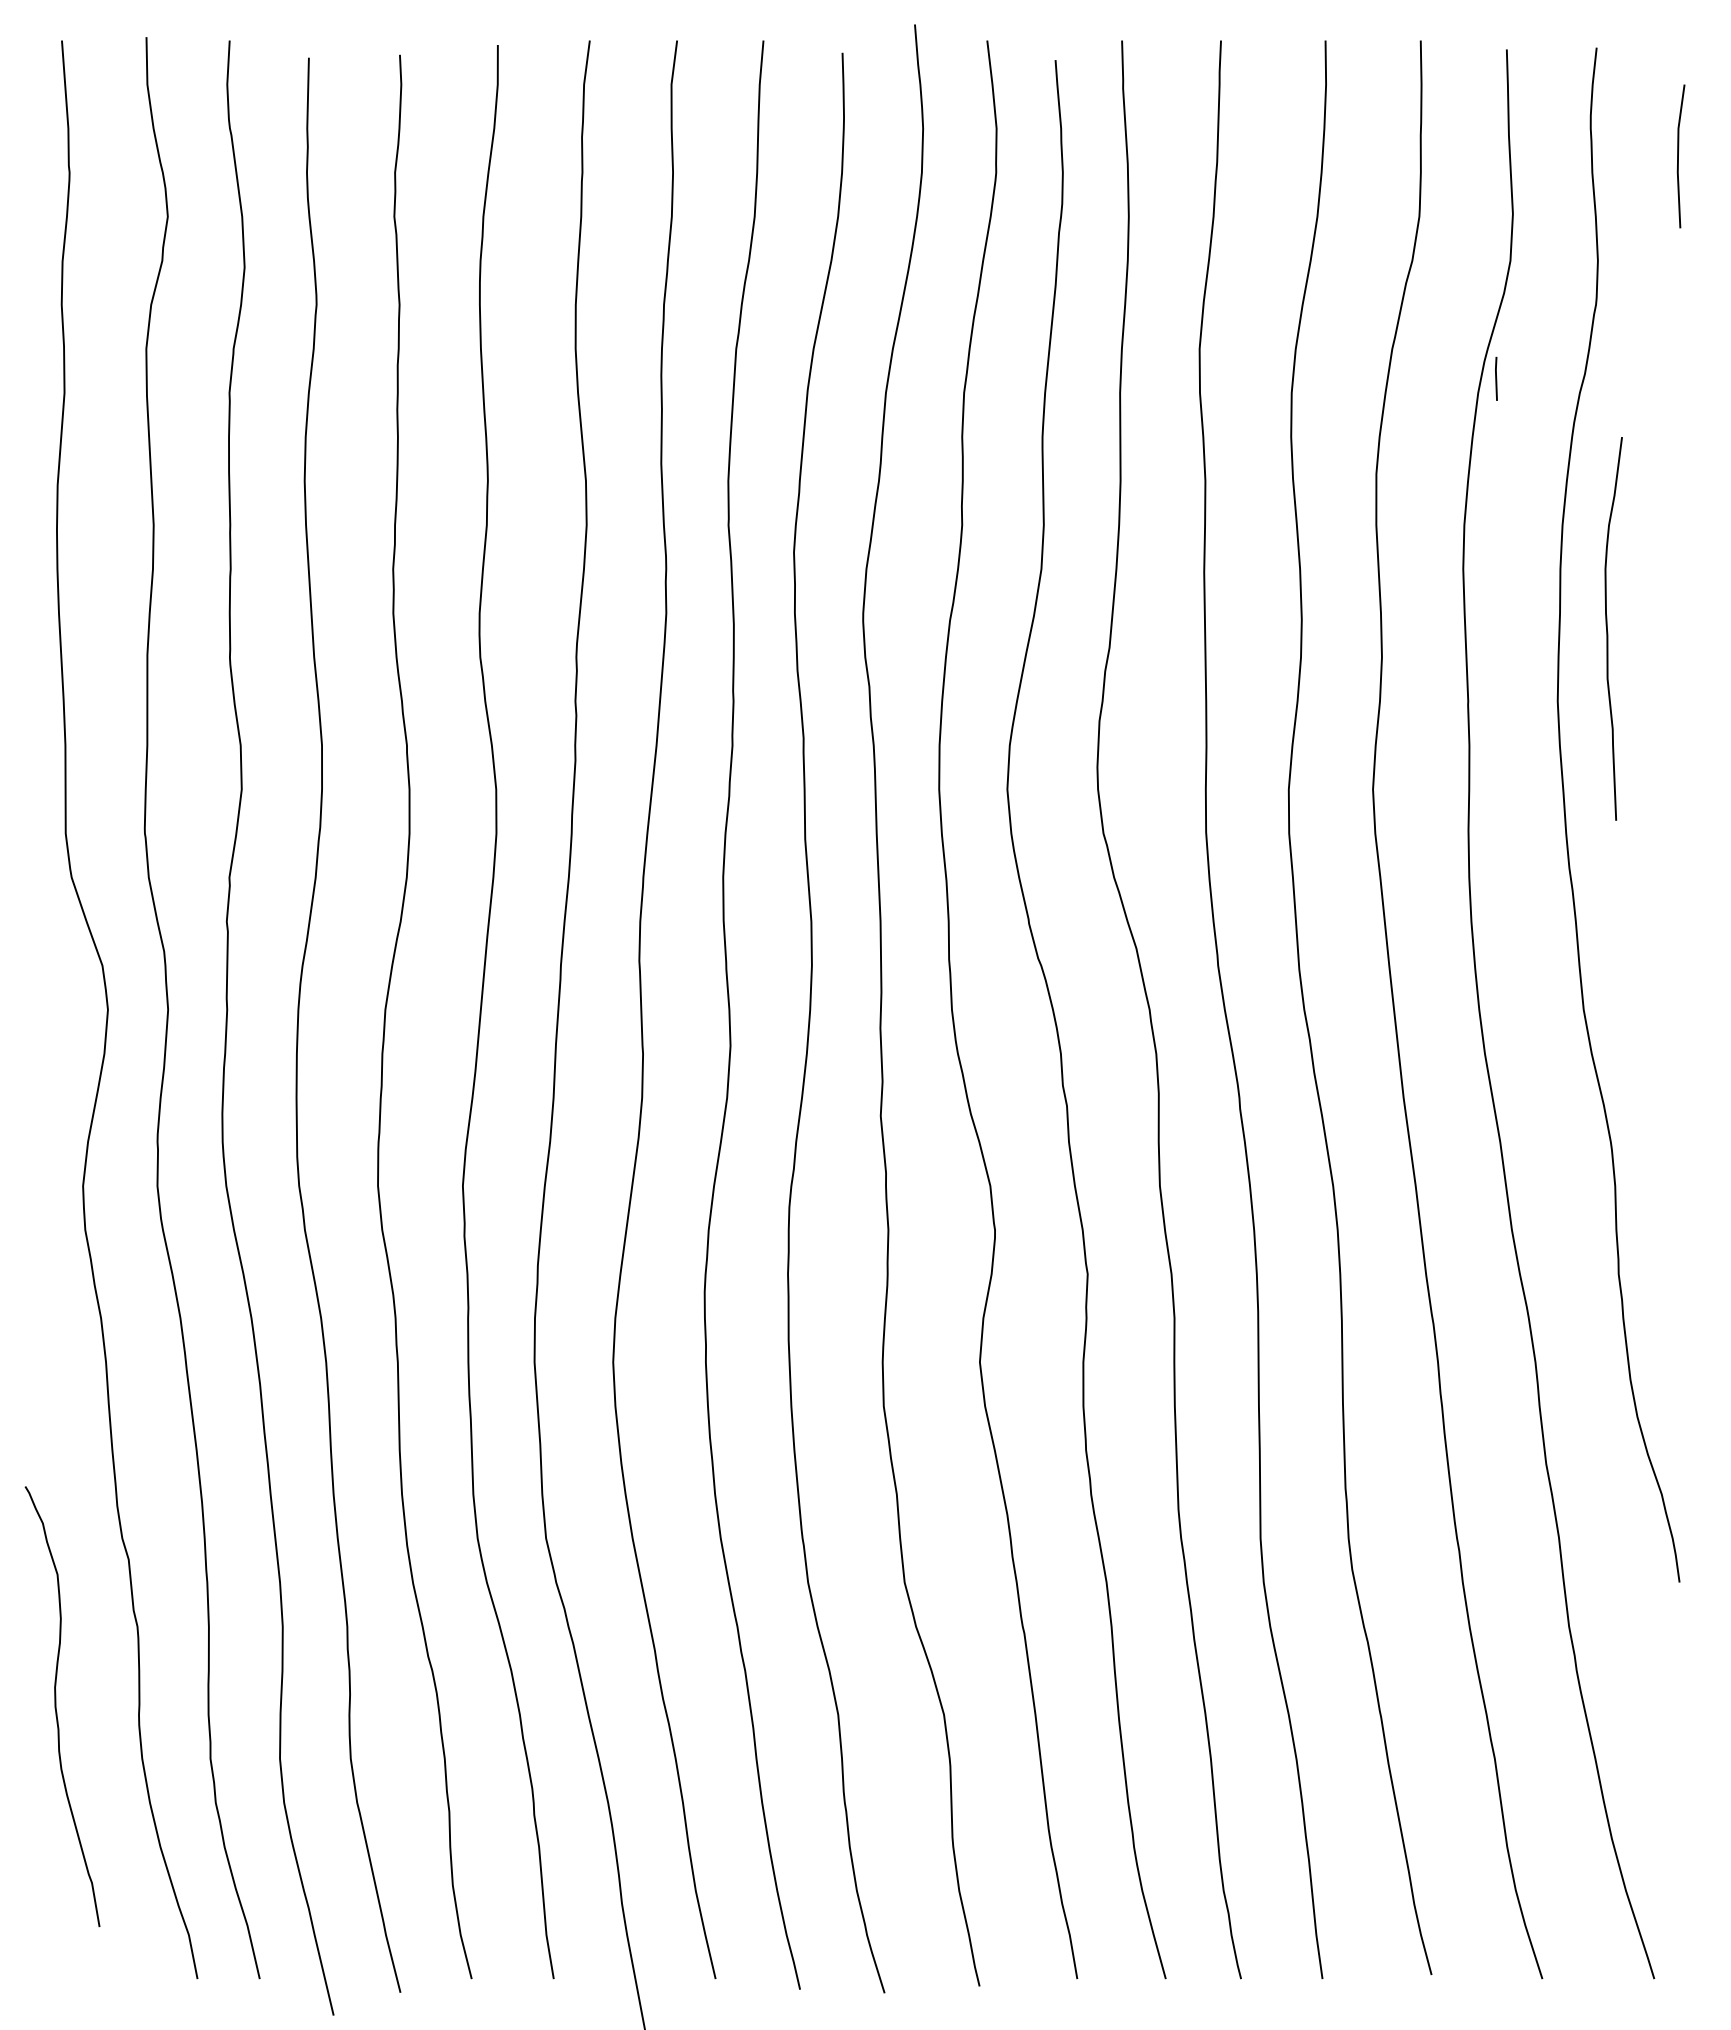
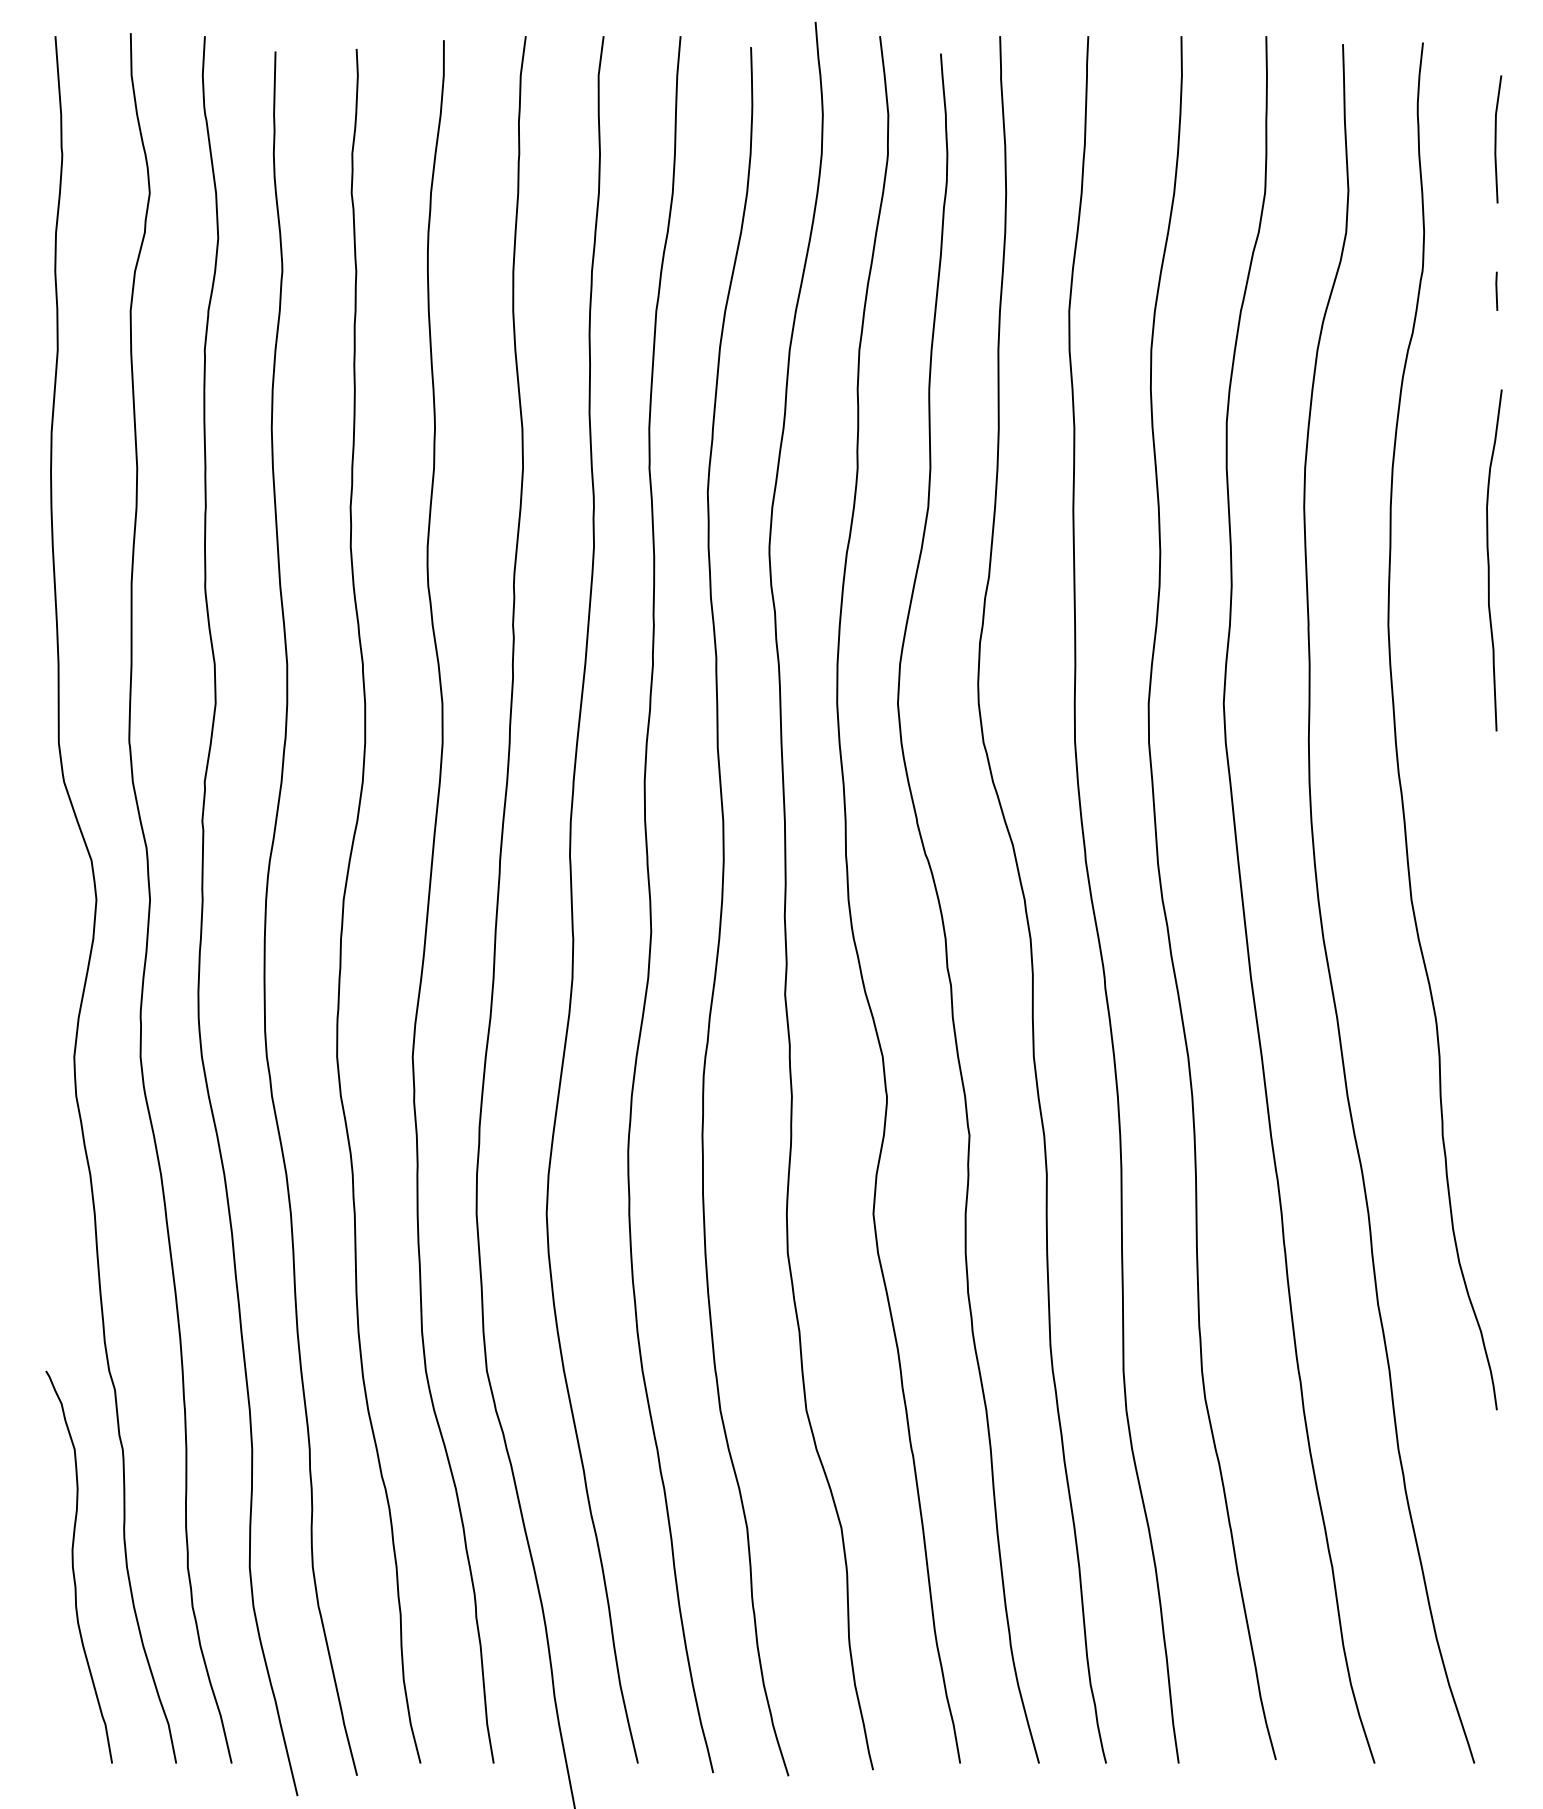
line: (1496, 378) -> (1496, 290), moved
curve: (1607, 628) -> (1488, 560), moved
curve: (56, 1706) -> (73, 1567), moved

